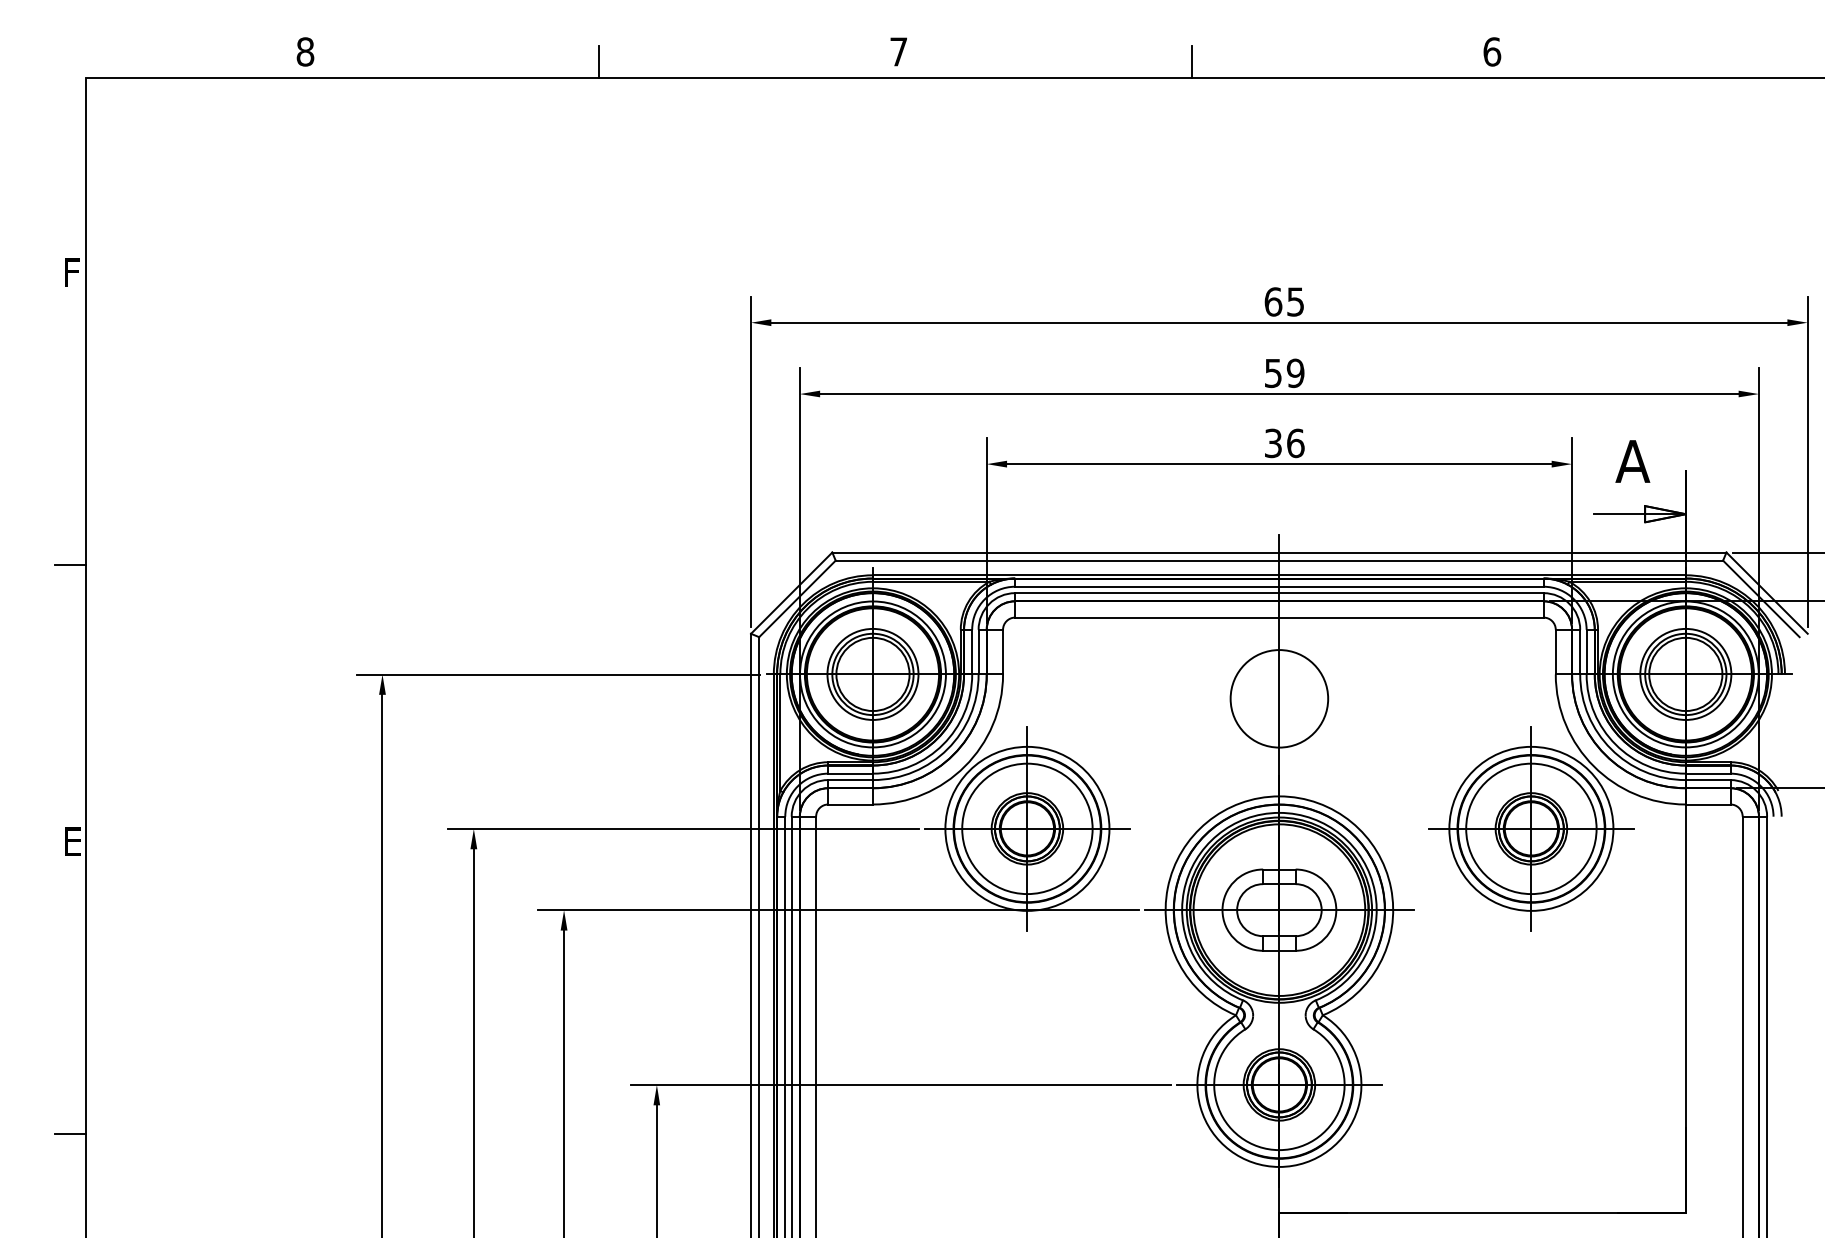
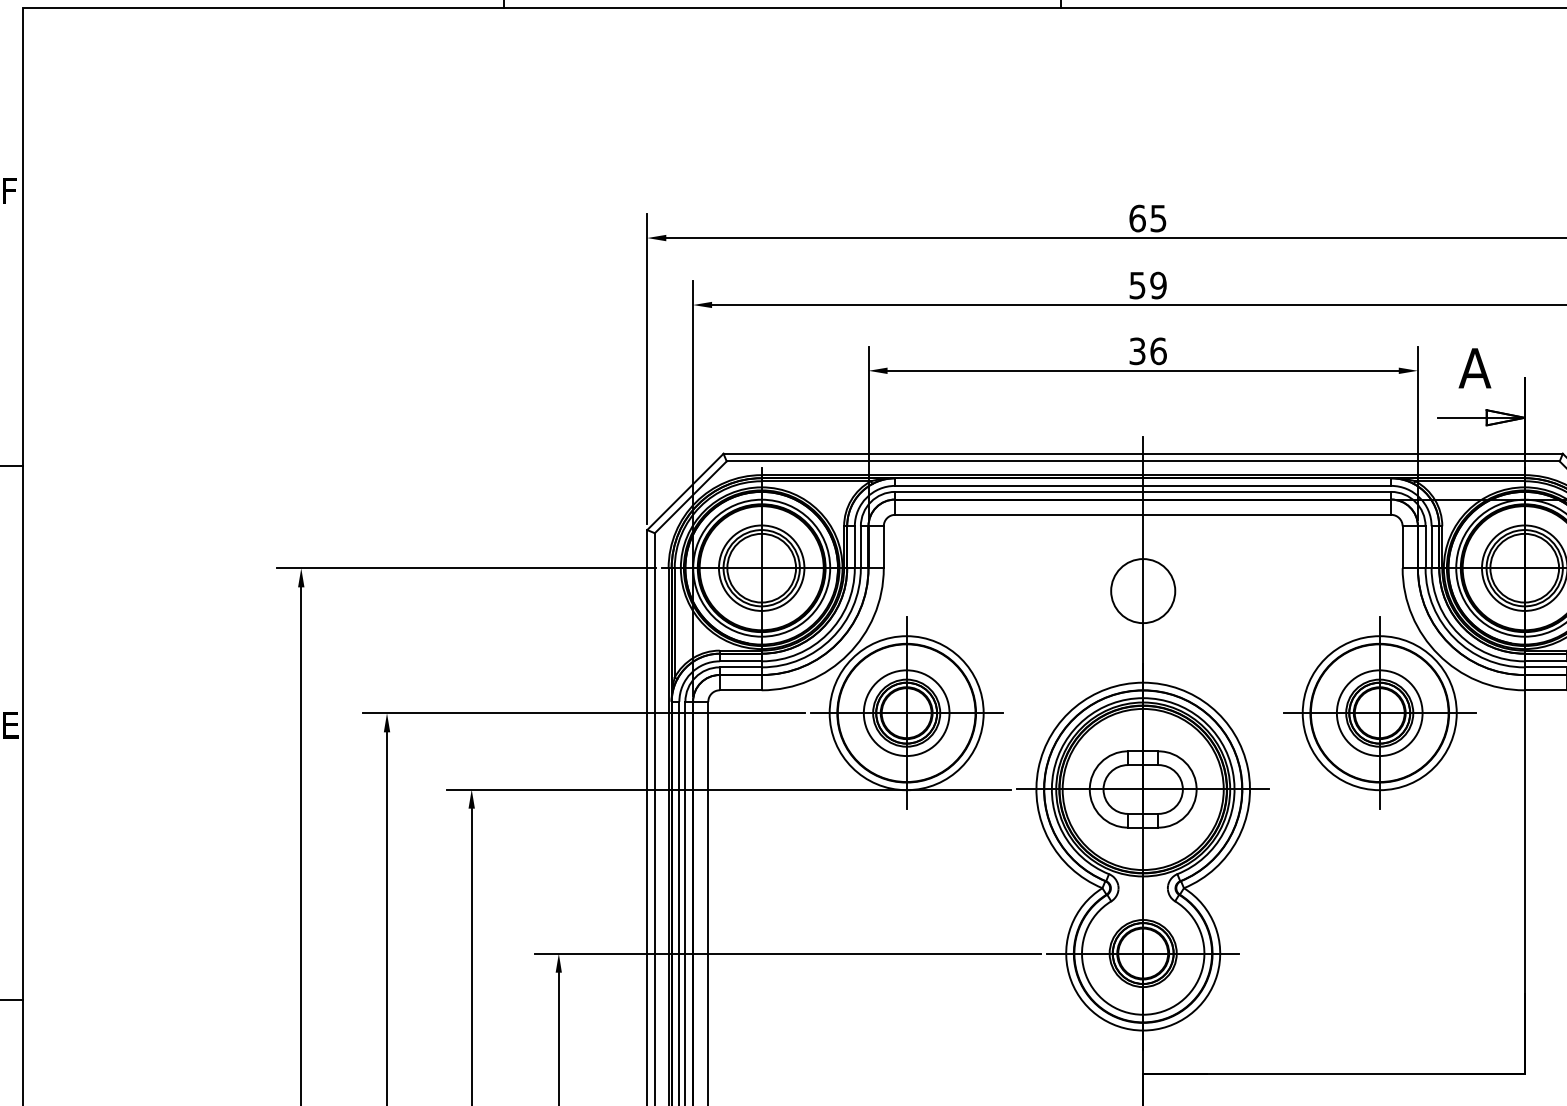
circle: (1279, 698) -> (1143, 590), size x0.7
circle: (1027, 828) -> (906, 712), size x0.7
circle: (1531, 828) -> (1379, 712), size x0.7

